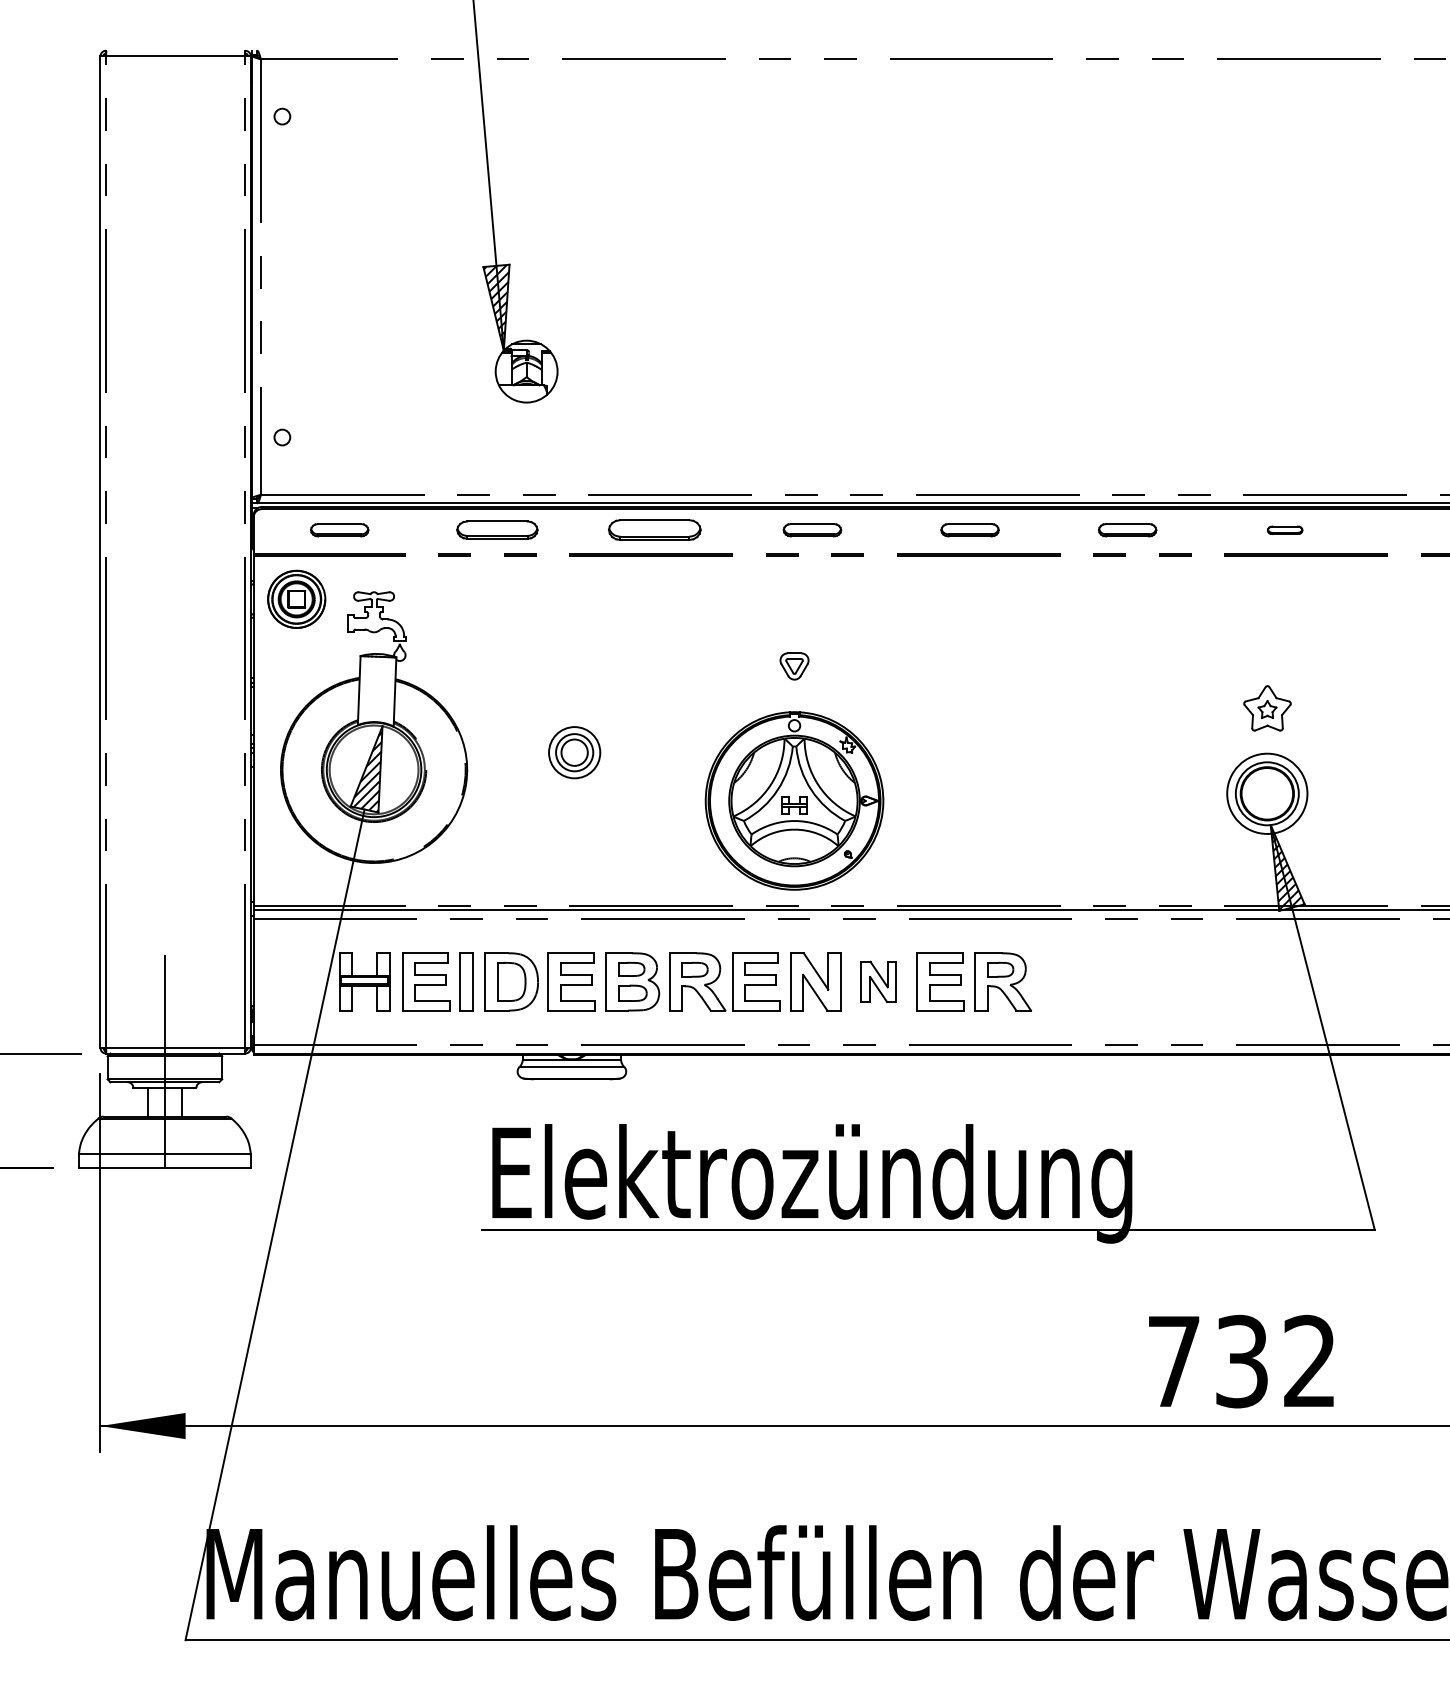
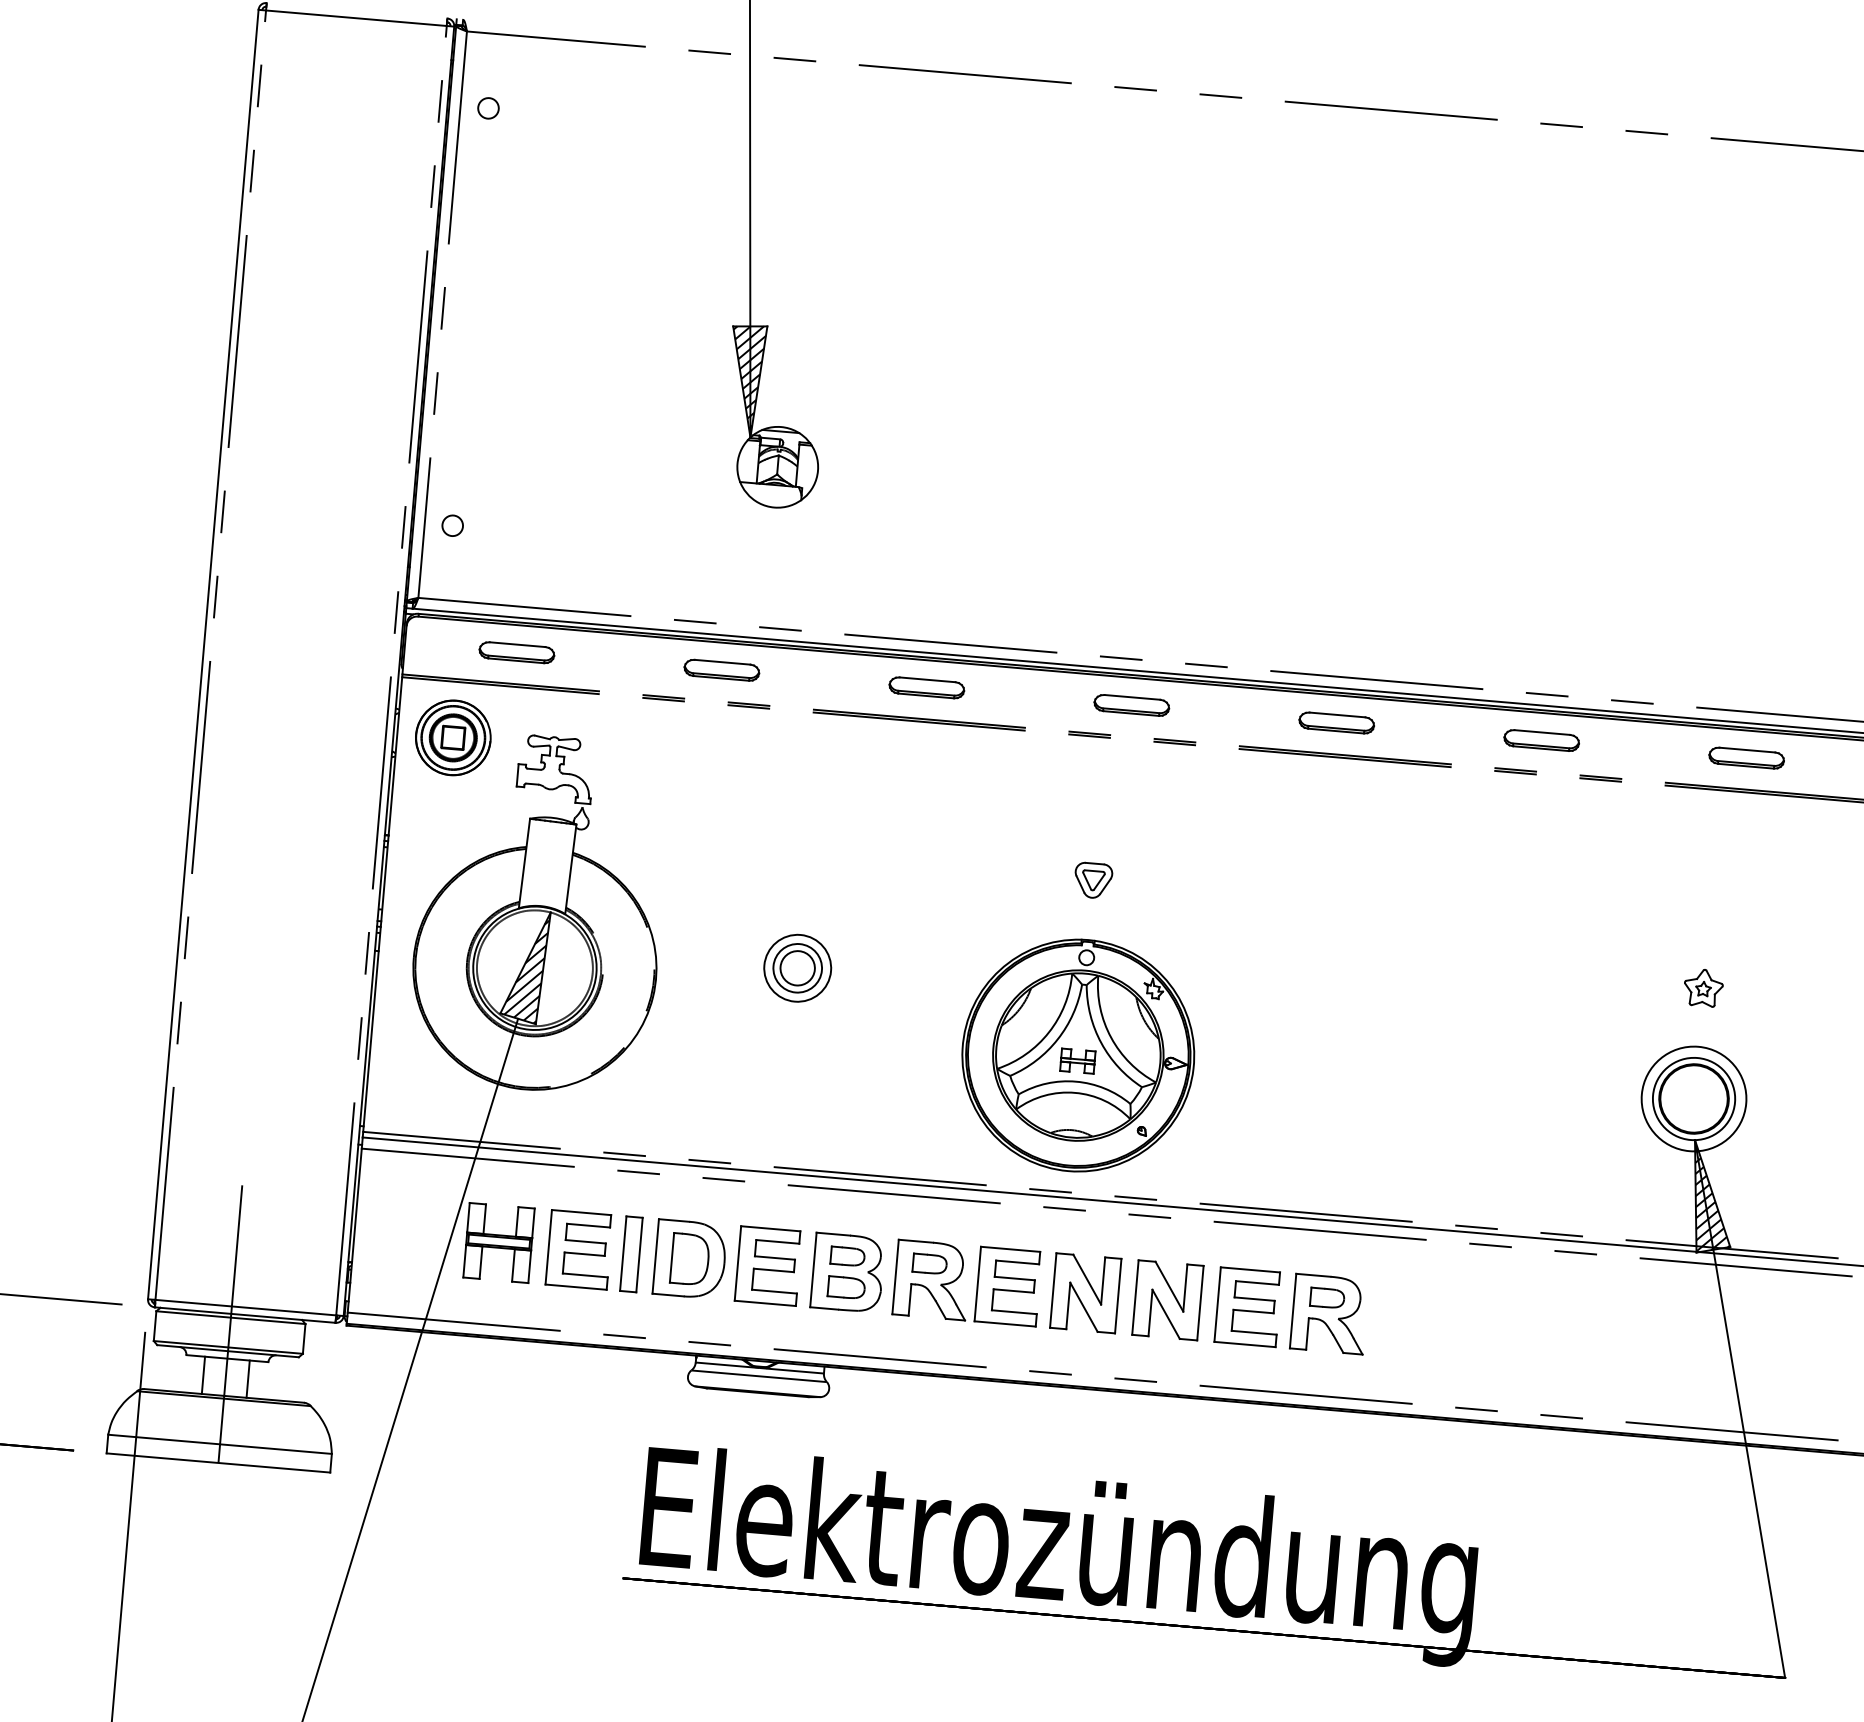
part: (496, 530) -> (720, 670), size x0.71
part: (654, 530) -> (926, 688), size x0.62
part: (1284, 530) -> (1745, 758), size x1.67
part: (1266, 708) -> (1702, 987), size x0.62
part: (878, 981) -> (1167, 1299), size x1.43

